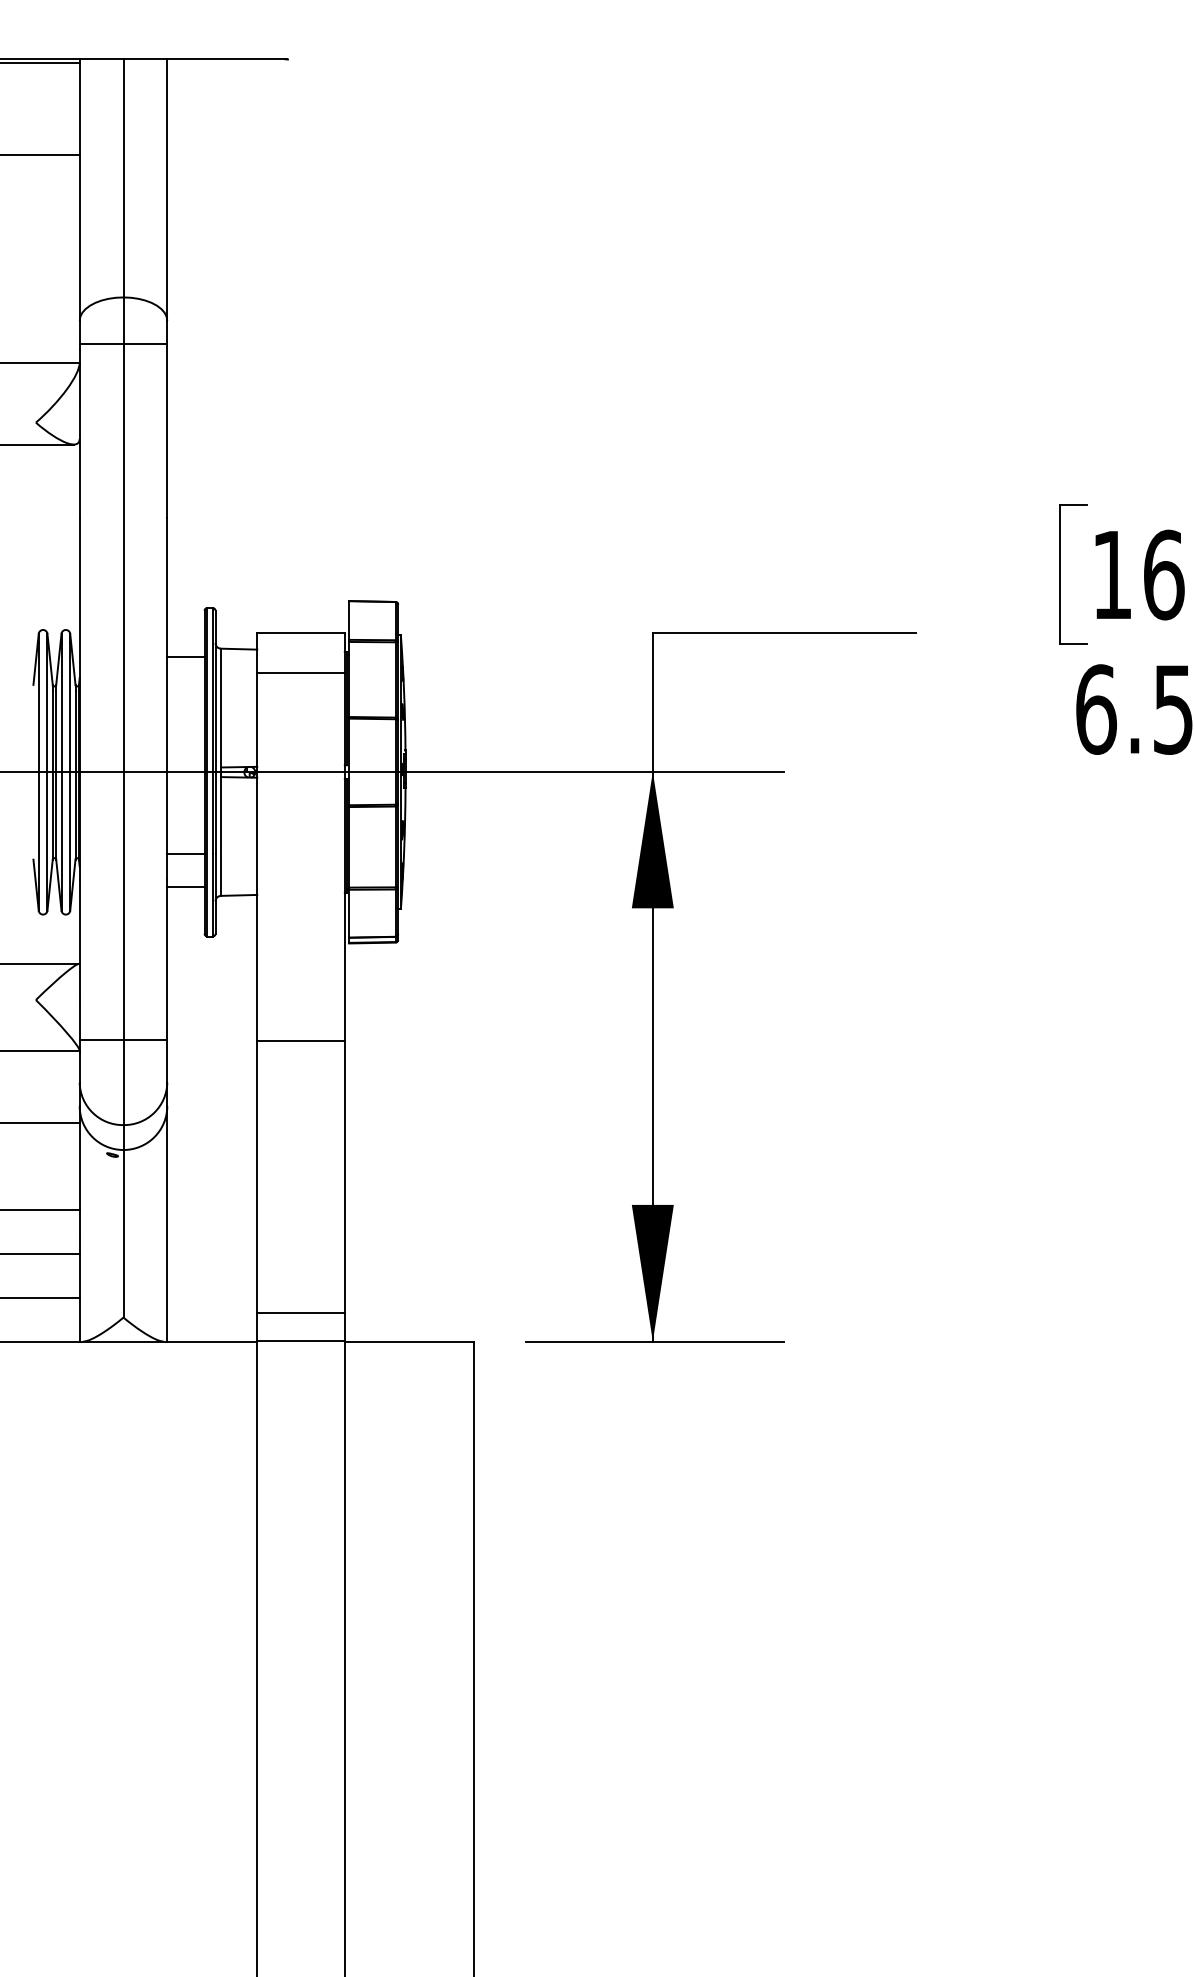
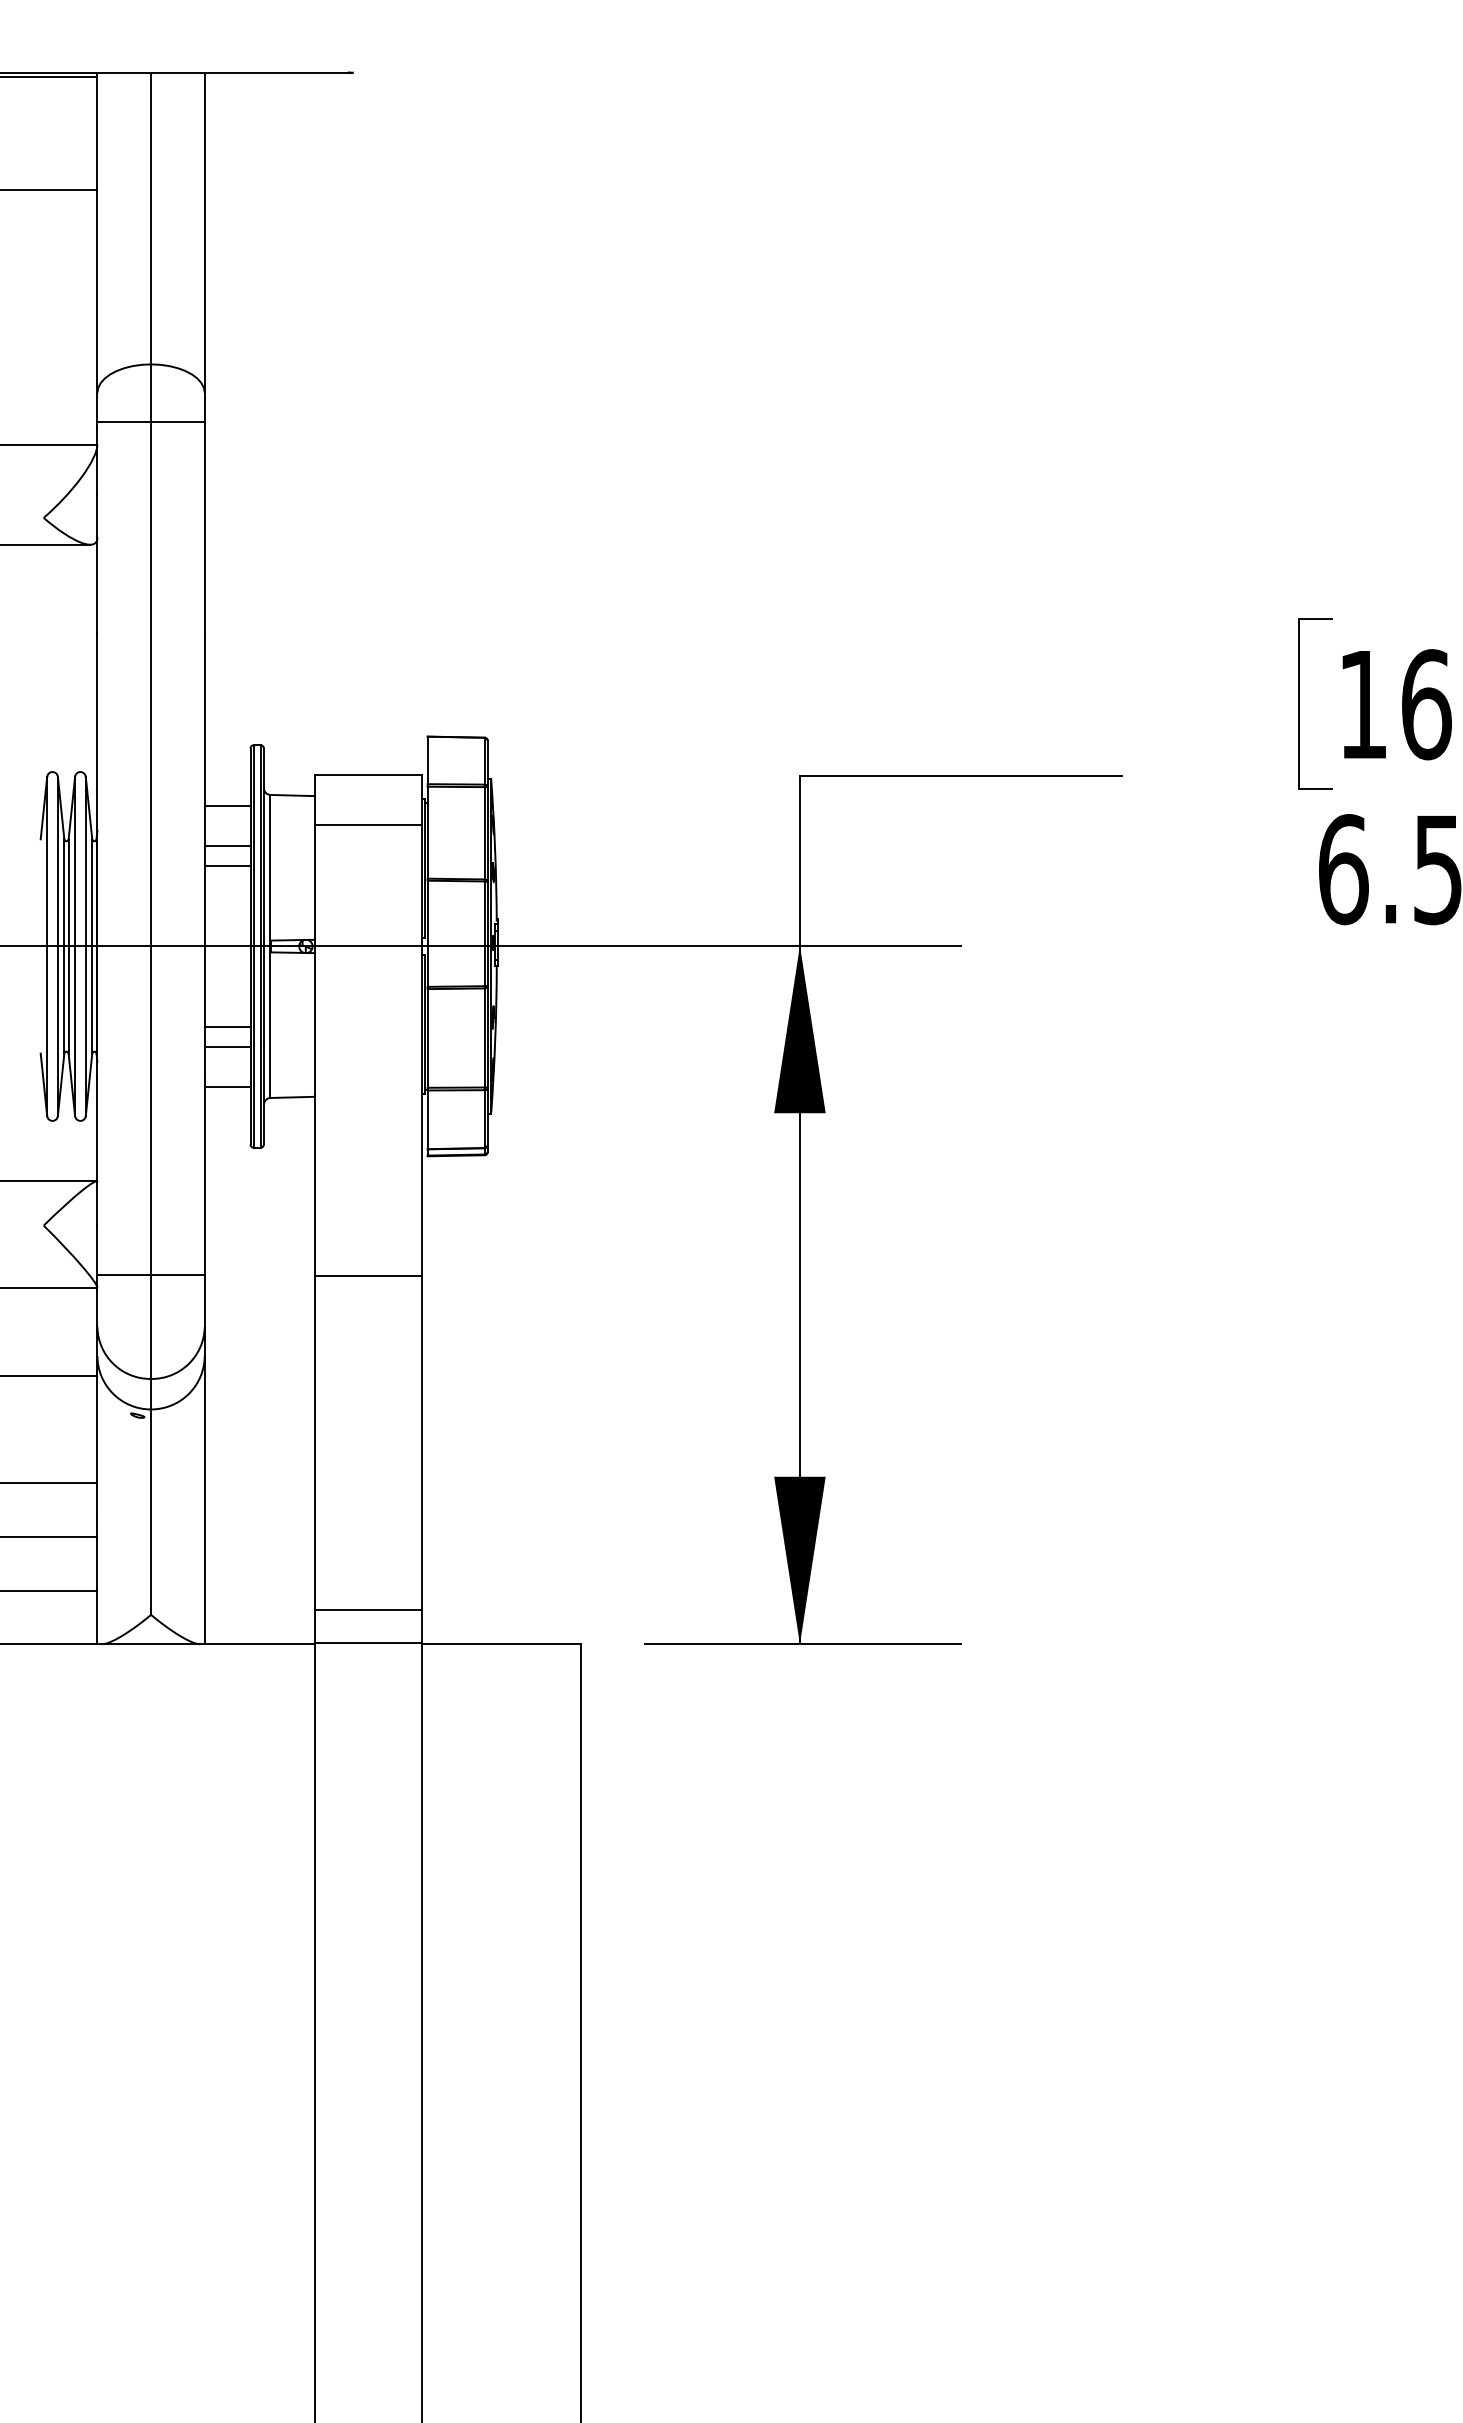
line: (185, 689) -> (227, 845), added
line: (185, 706) -> (227, 865), added
line: (185, 837) -> (227, 1026), added

